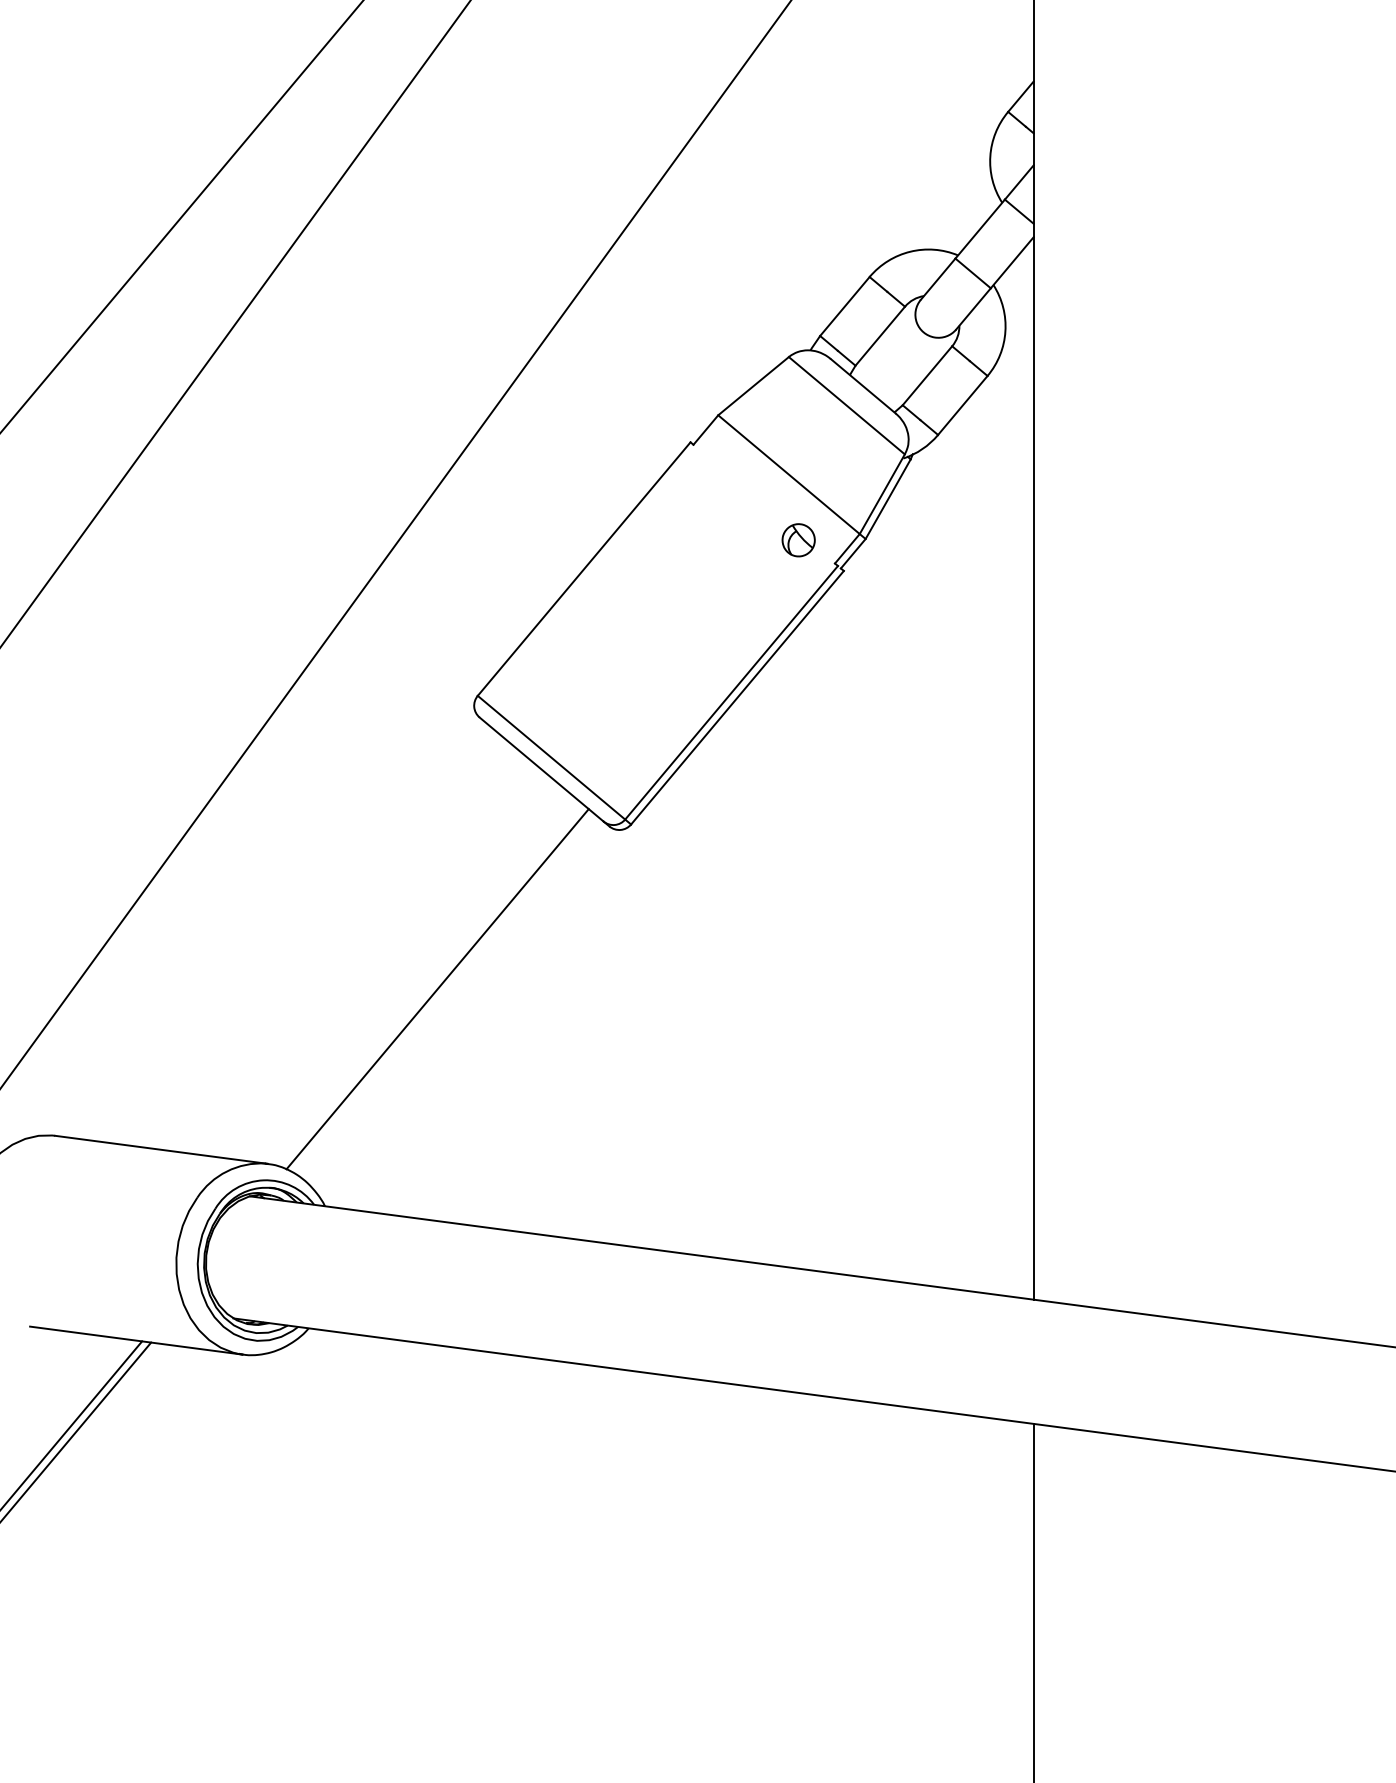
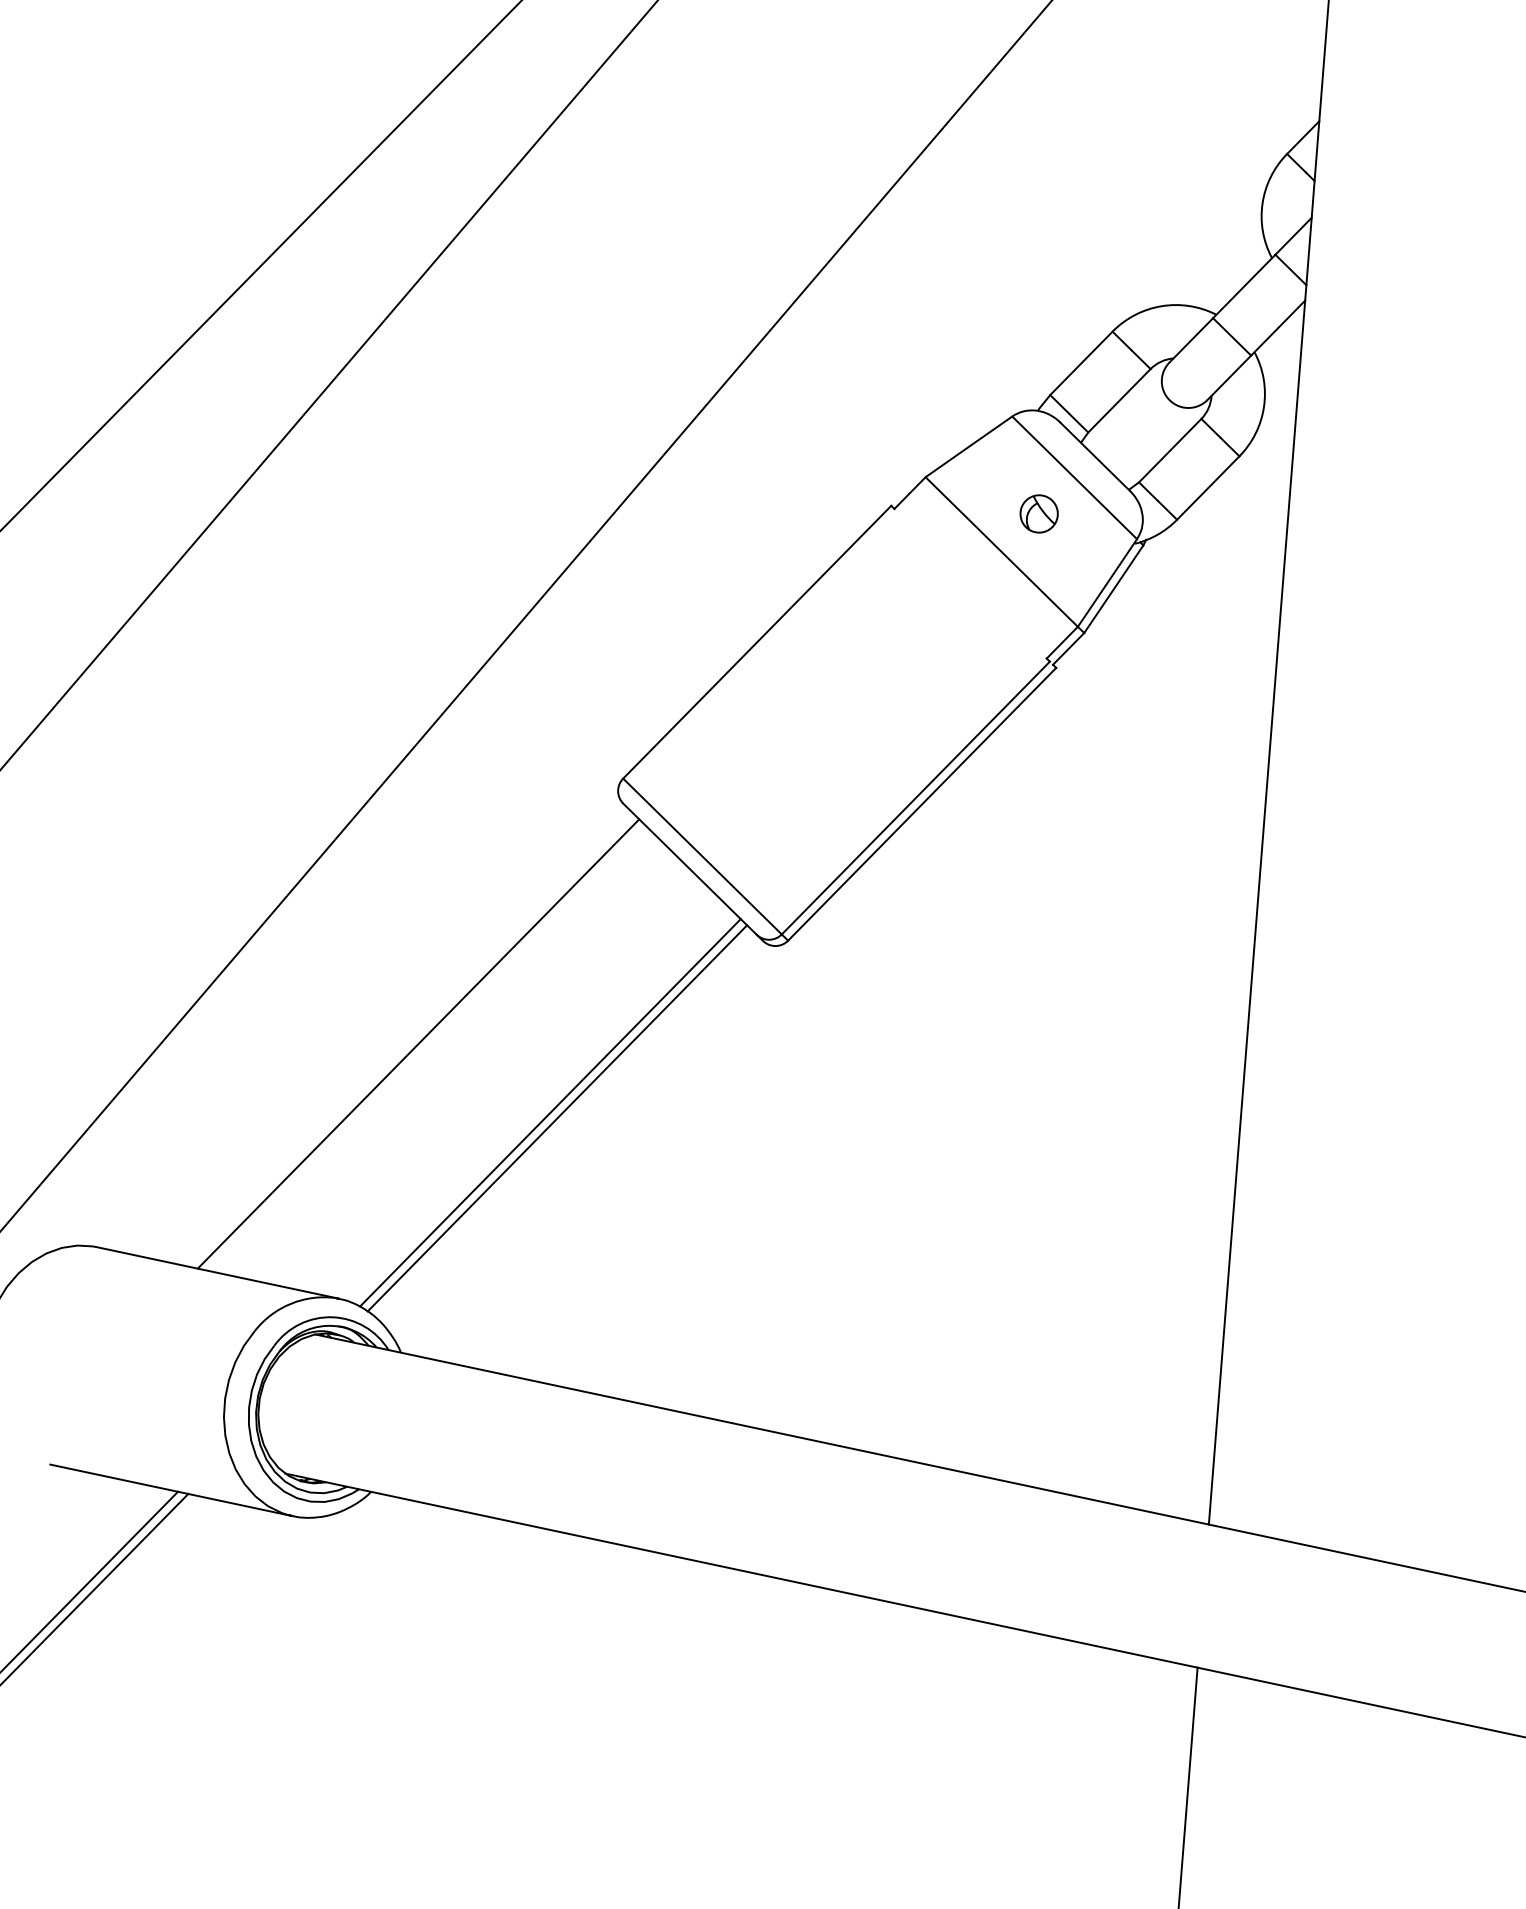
part: (798, 540) -> (1038, 514), moved
line: (319, 938) -> (418, 1043), added
line: (443, 993) -> (556, 1118), added

